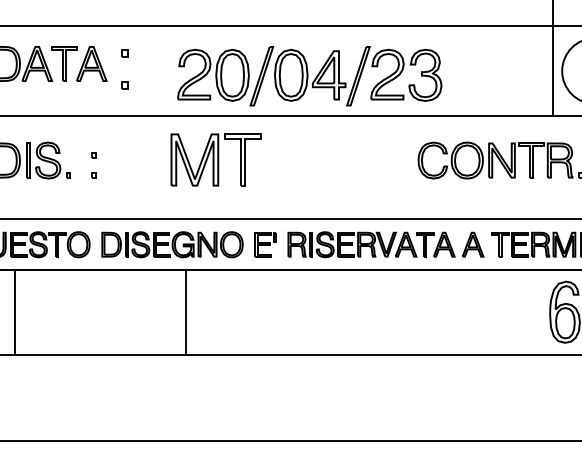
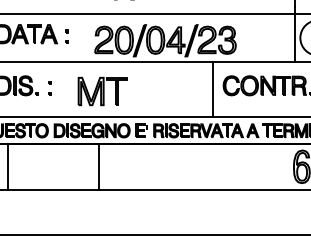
part: (124, 68) -> (66, 36), size x0.62
part: (216, 159) -> (102, 91), moved
line: (399, 167) -> (213, 89), added

